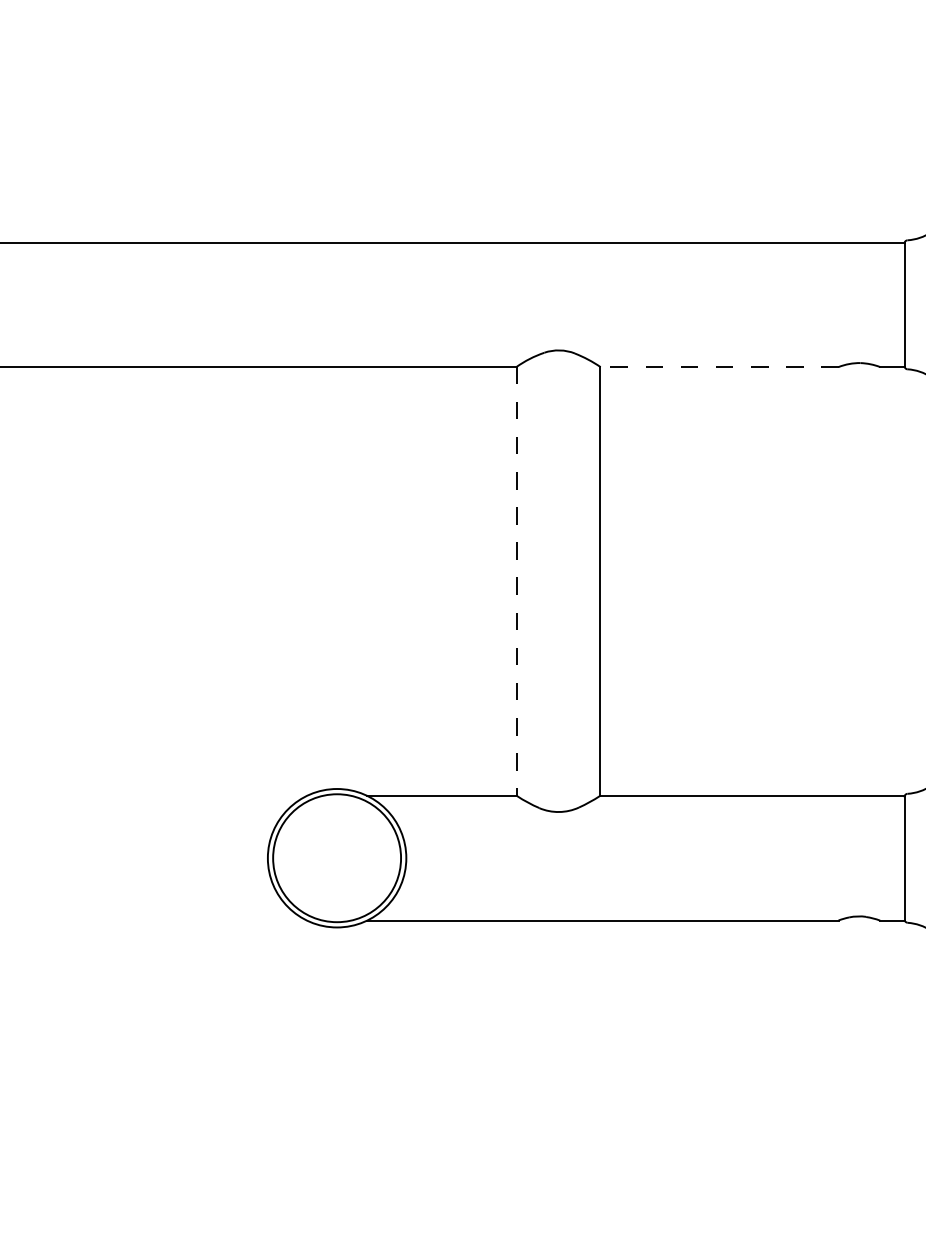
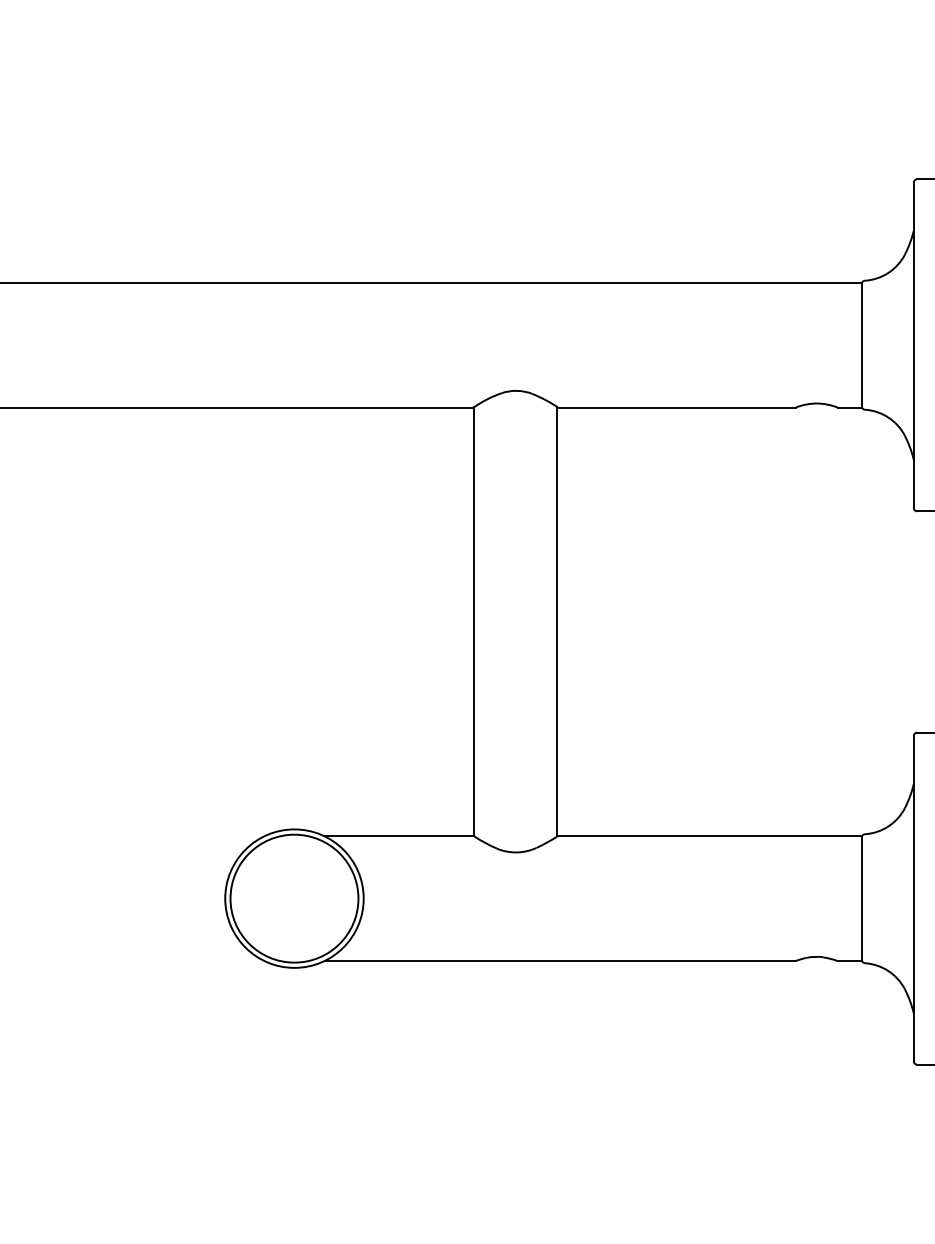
line: (719, 367) -> (676, 407), dashed -> solid
line: (517, 581) -> (474, 621), dashed -> solid

